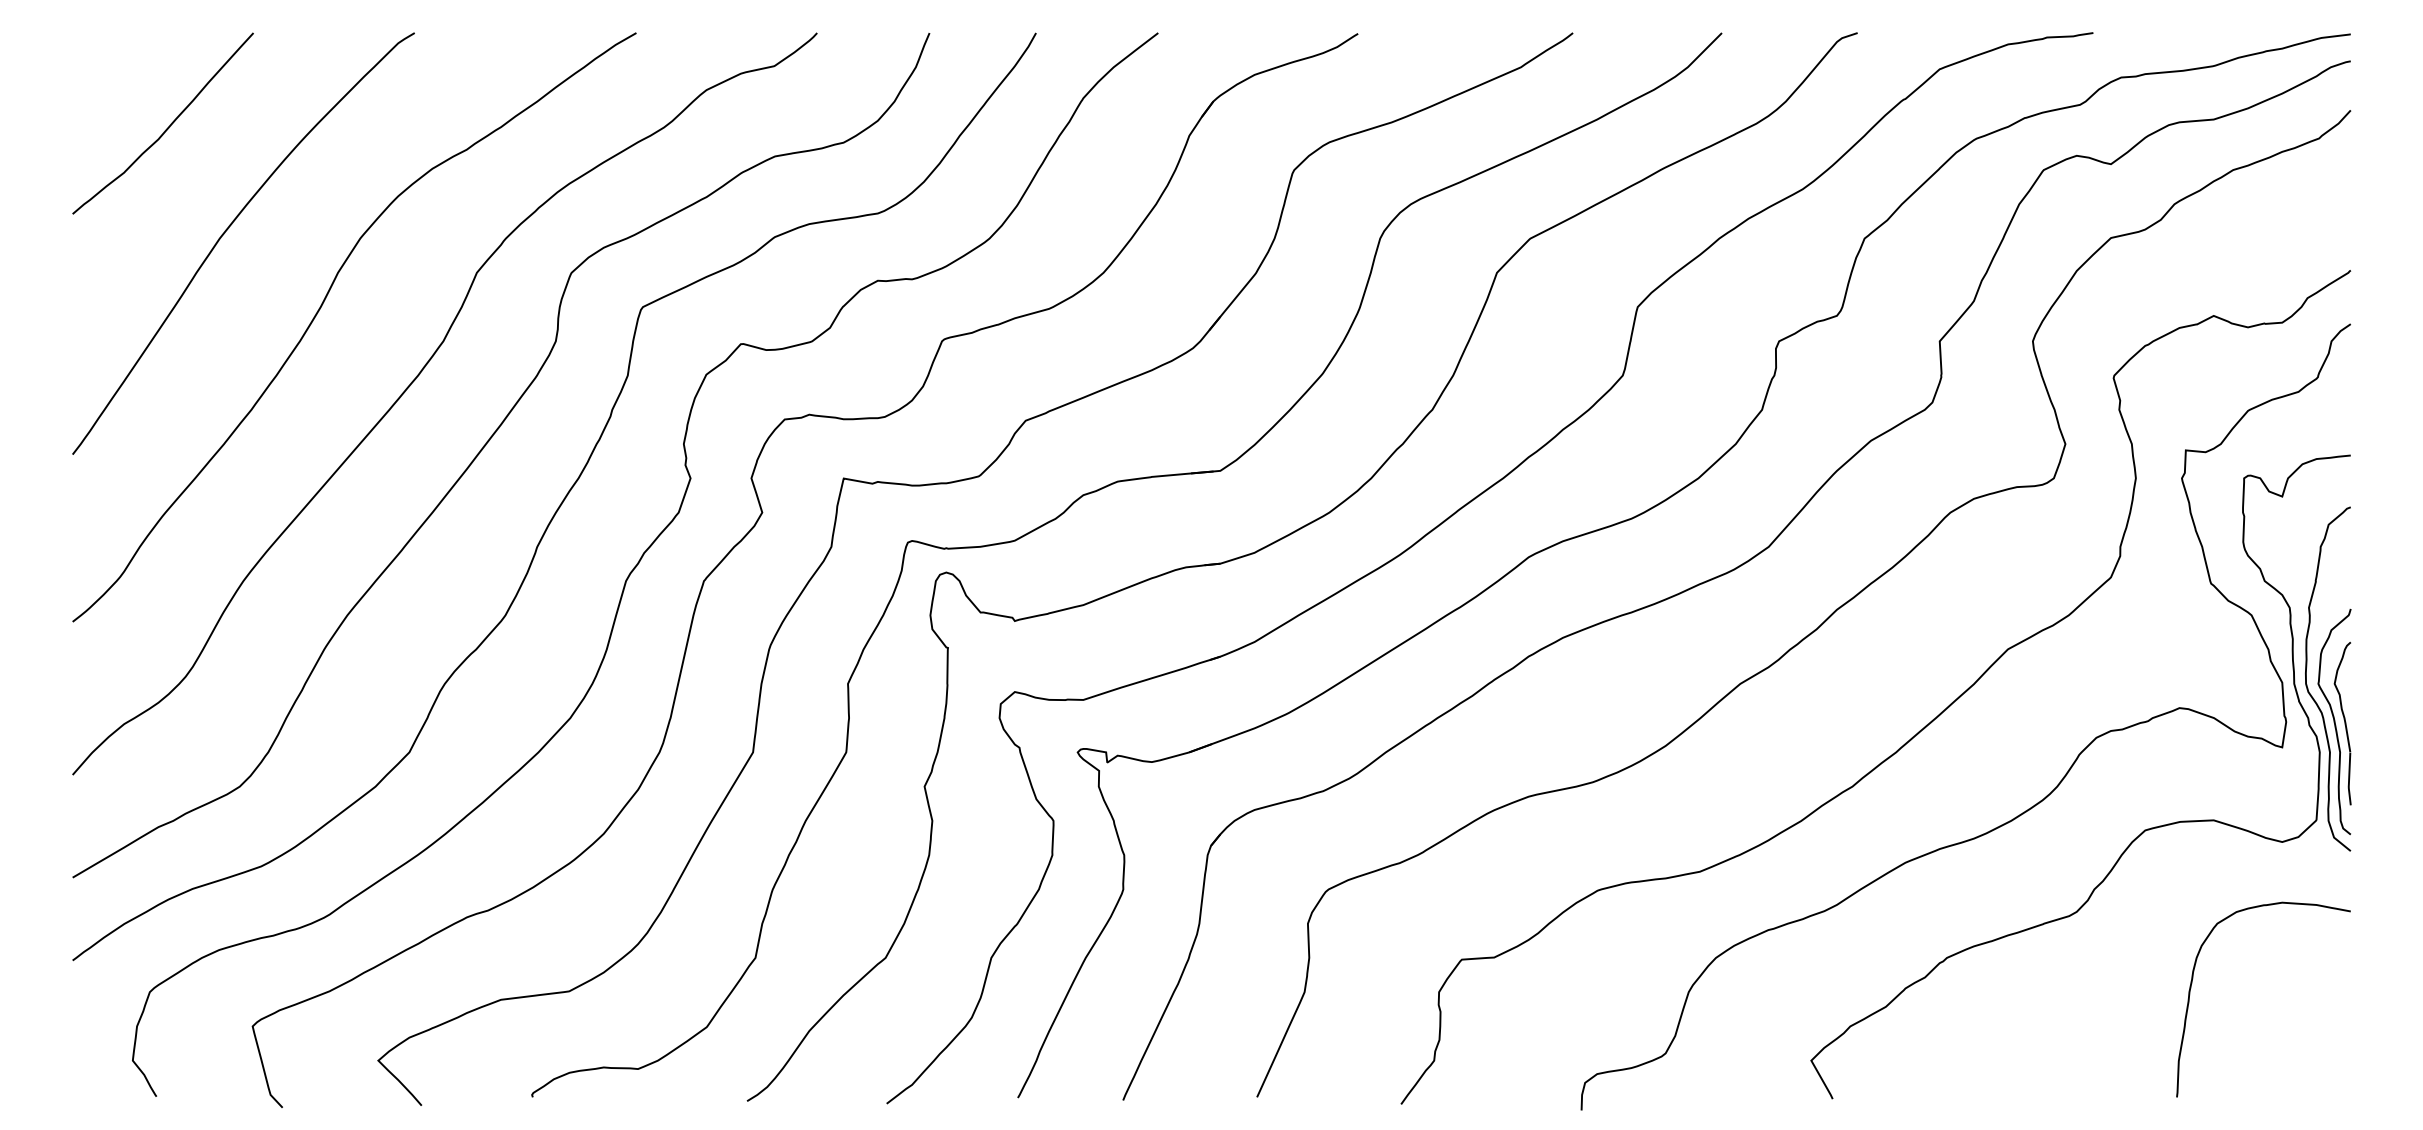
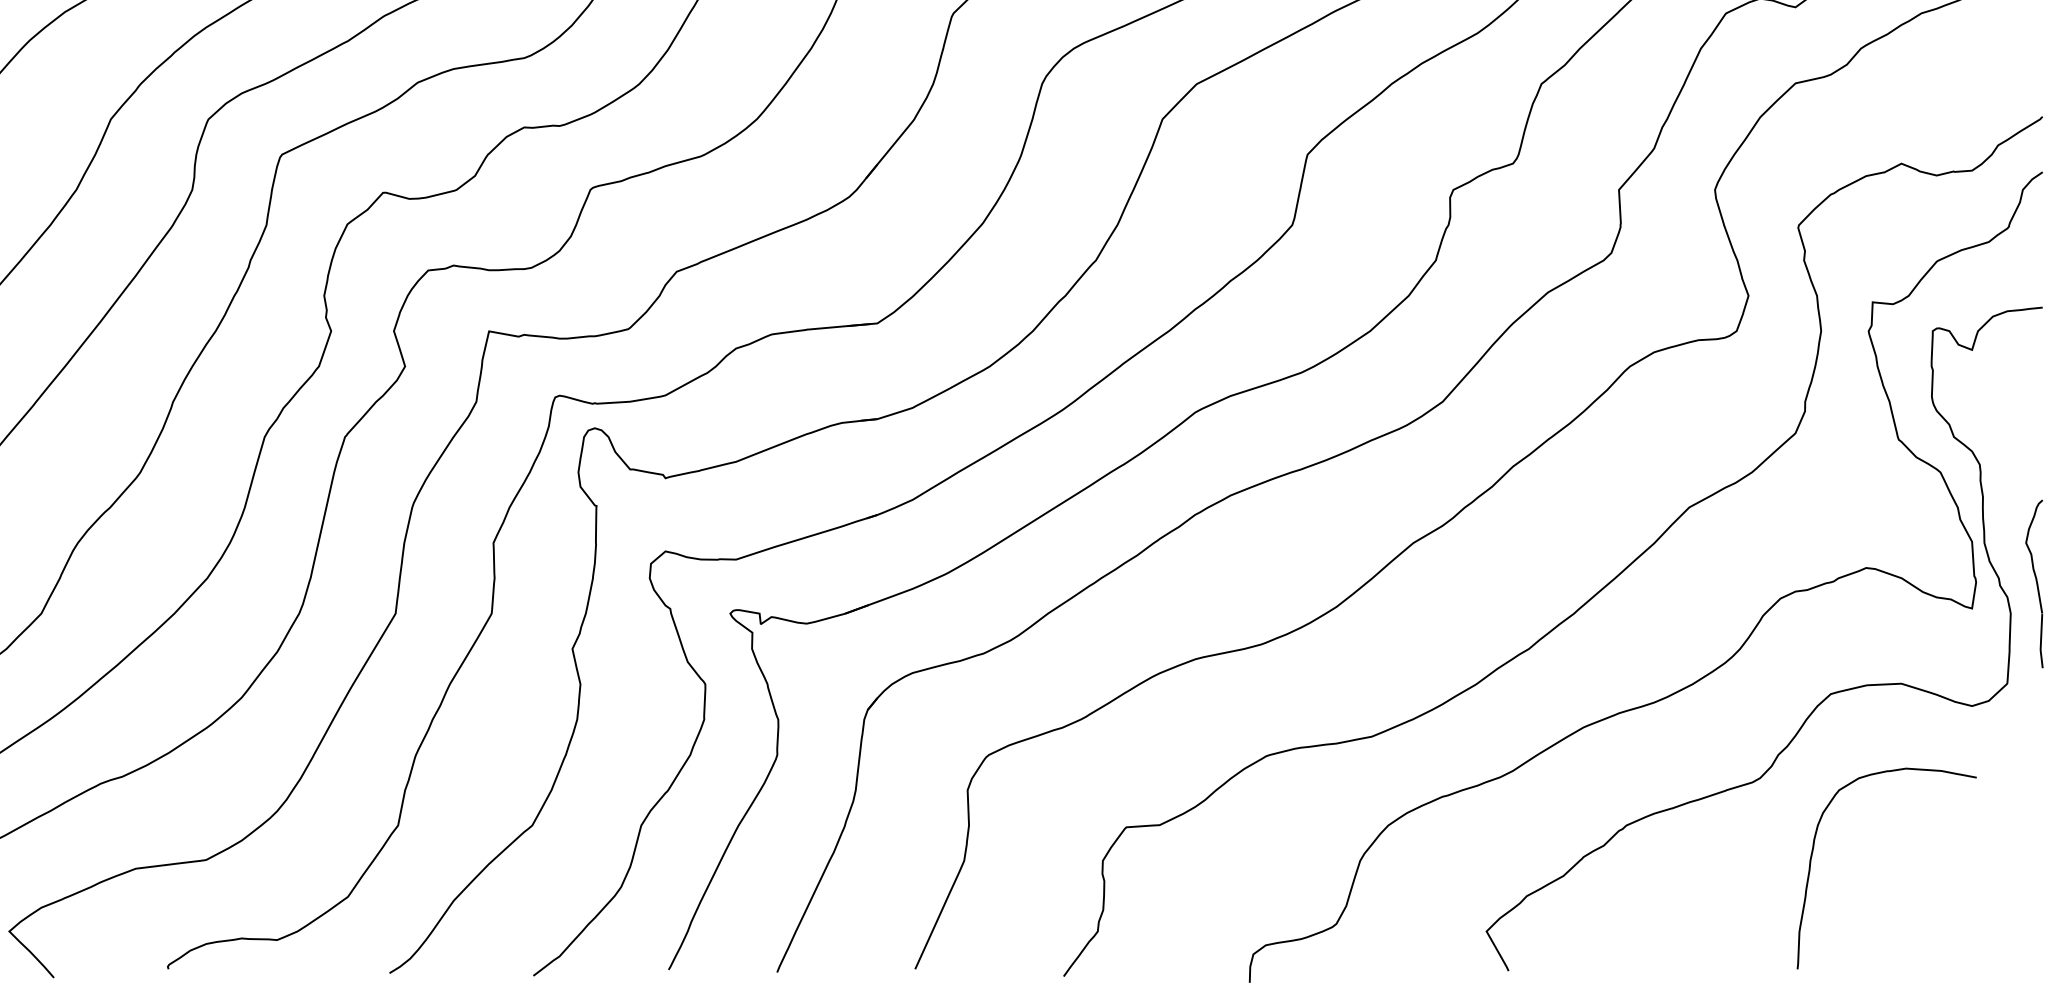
part: (2320, 677) -> (2011, 536), removed
curve: (2192, 983) -> (1813, 851), moved

